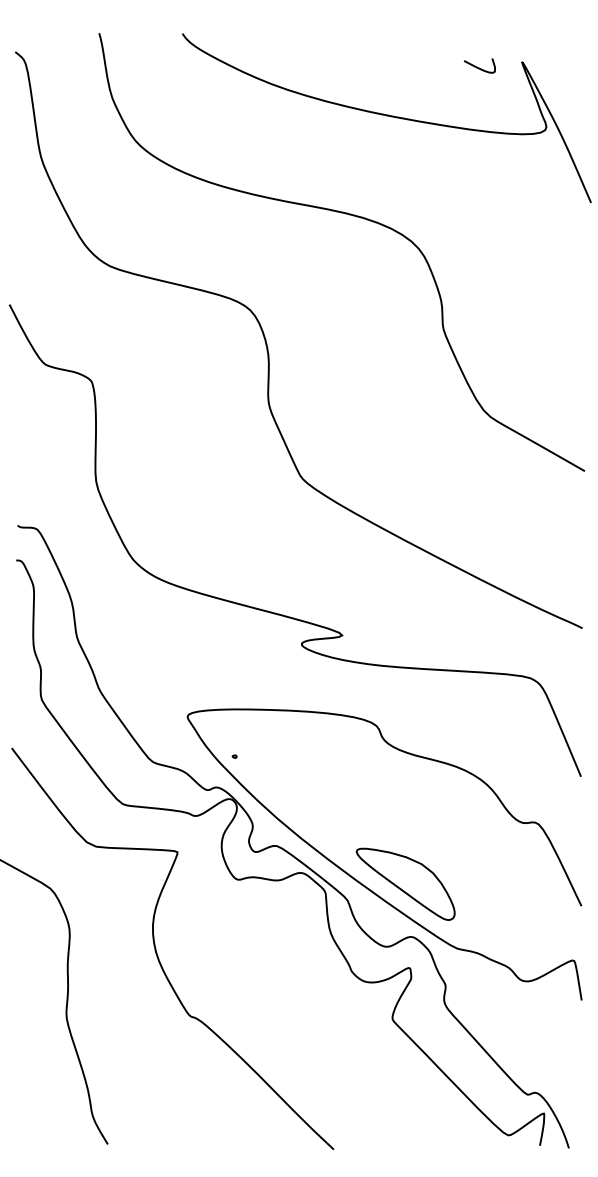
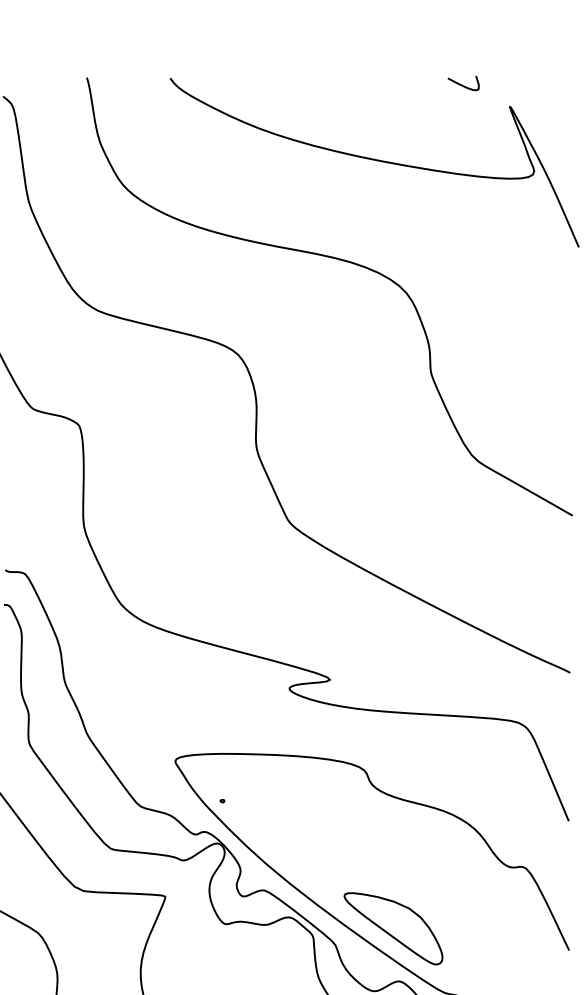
curve: (479, 67) -> (463, 84), moved

